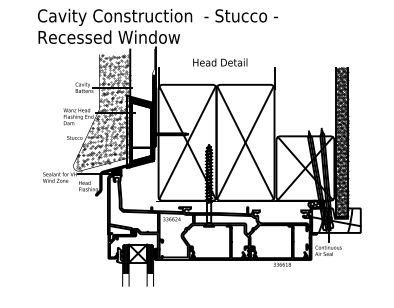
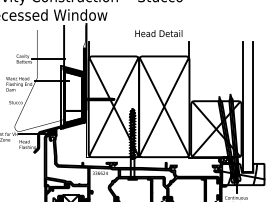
text: (220, 62) -> (159, 33), moved
hatch: (103, 112) -> (40, 80), removed
hatch: (341, 142) -> (247, 106), removed

